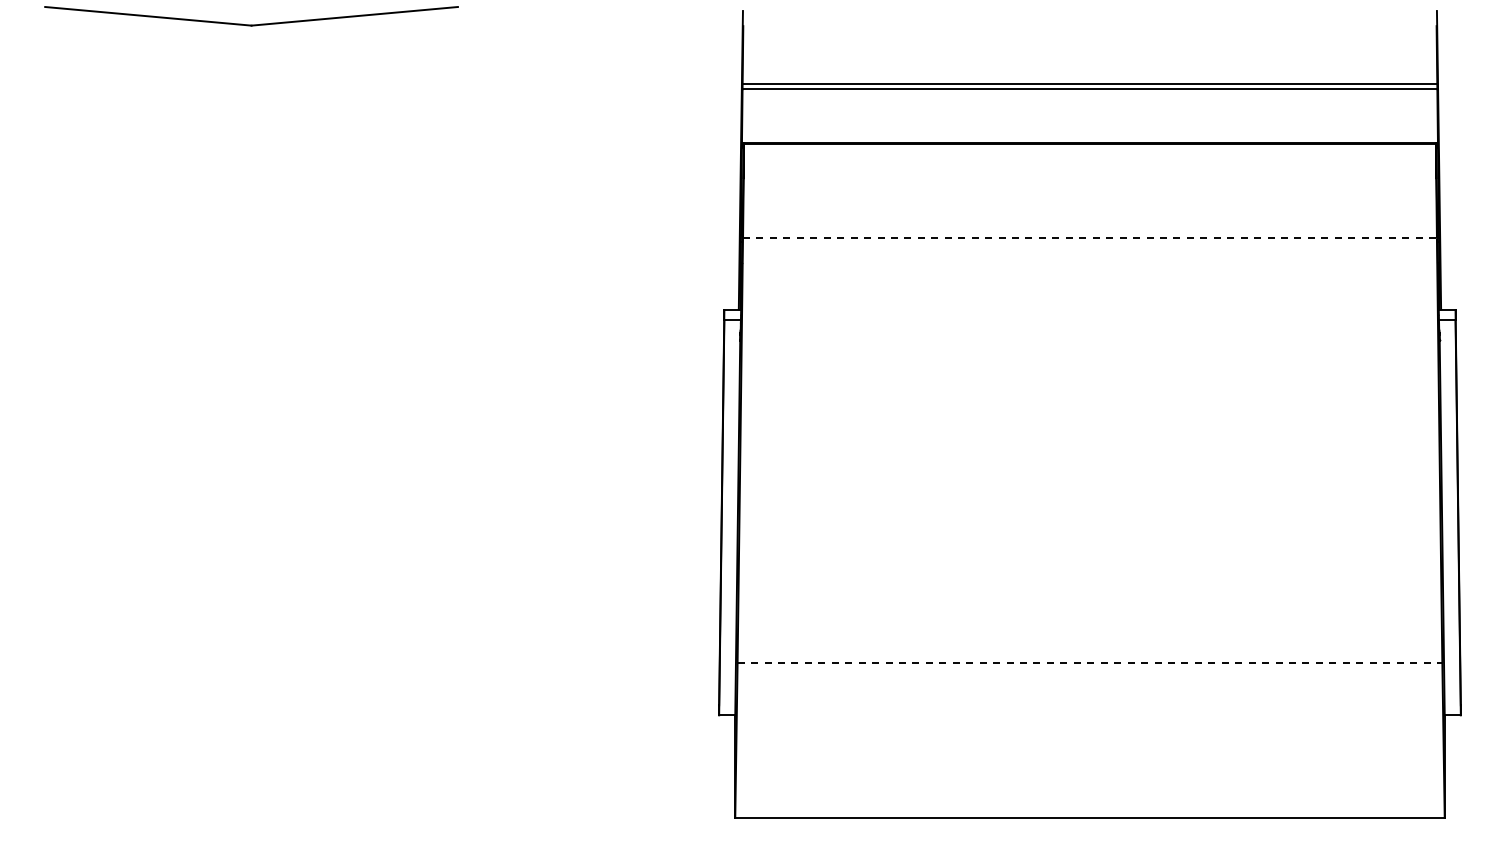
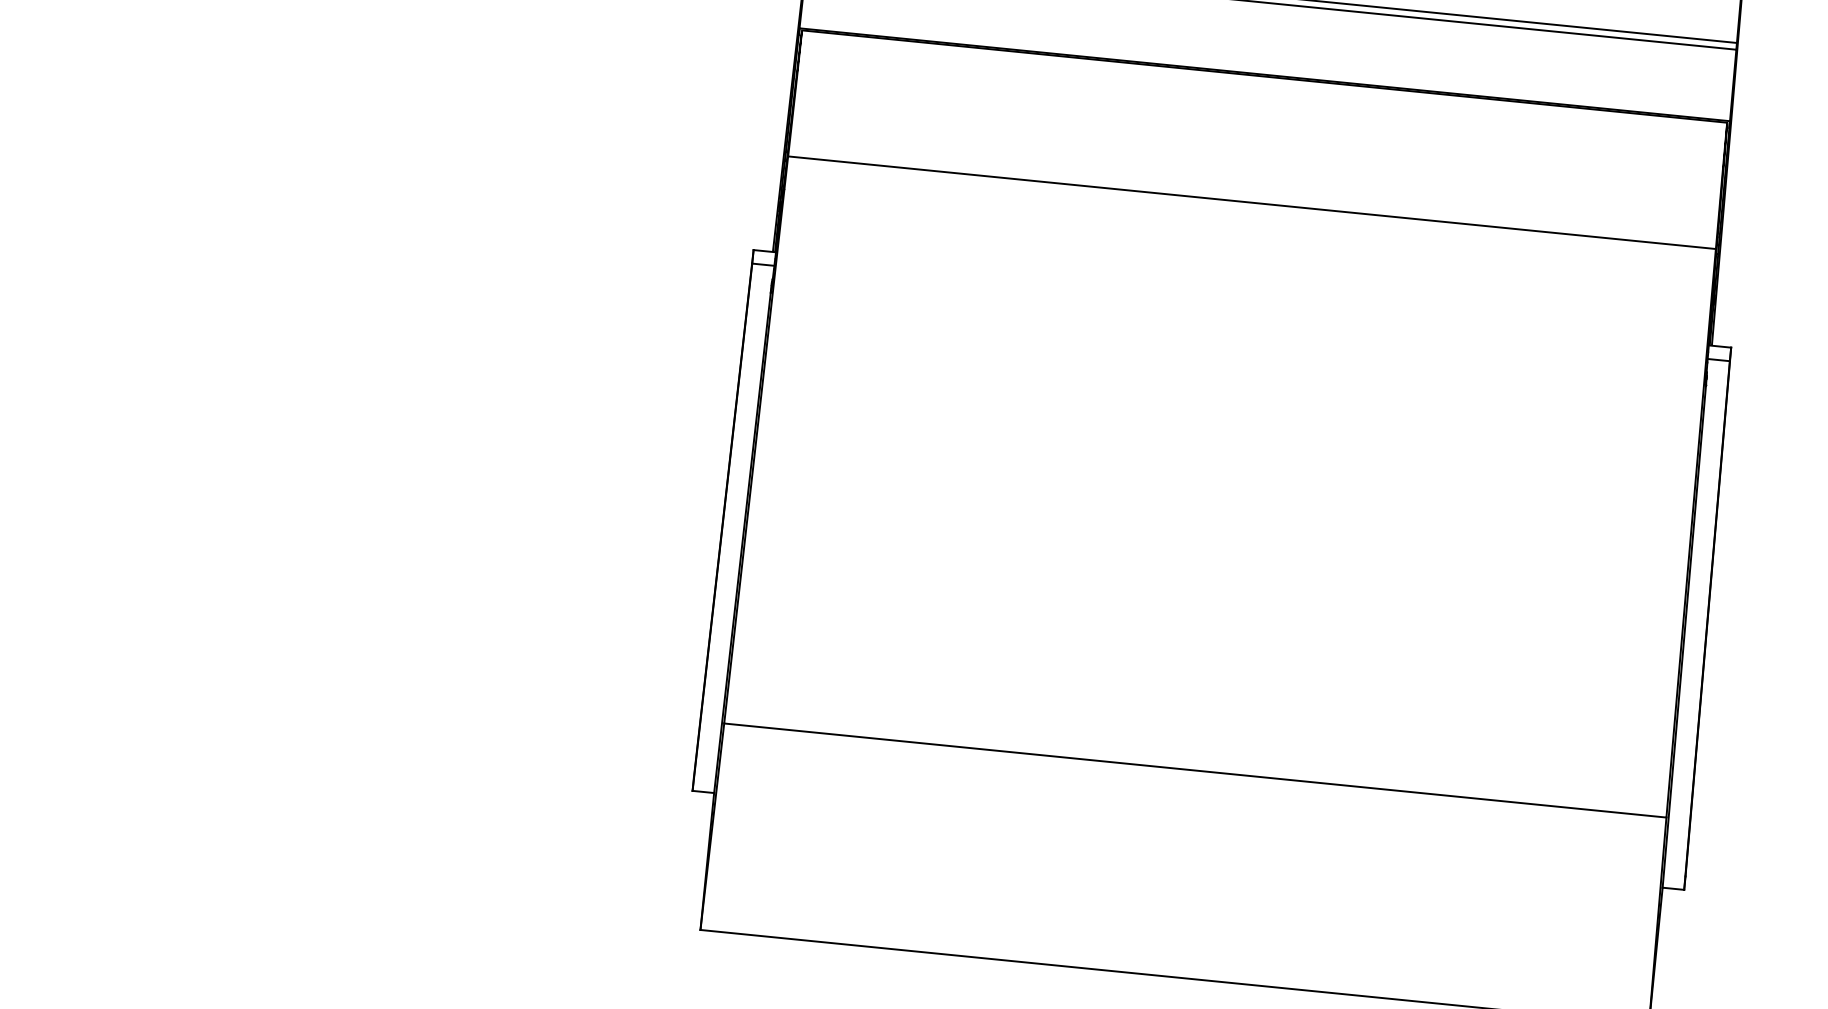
line: (1089, 238) -> (1251, 202), dashed -> solid
line: (1090, 663) -> (1195, 771), dashed -> solid

